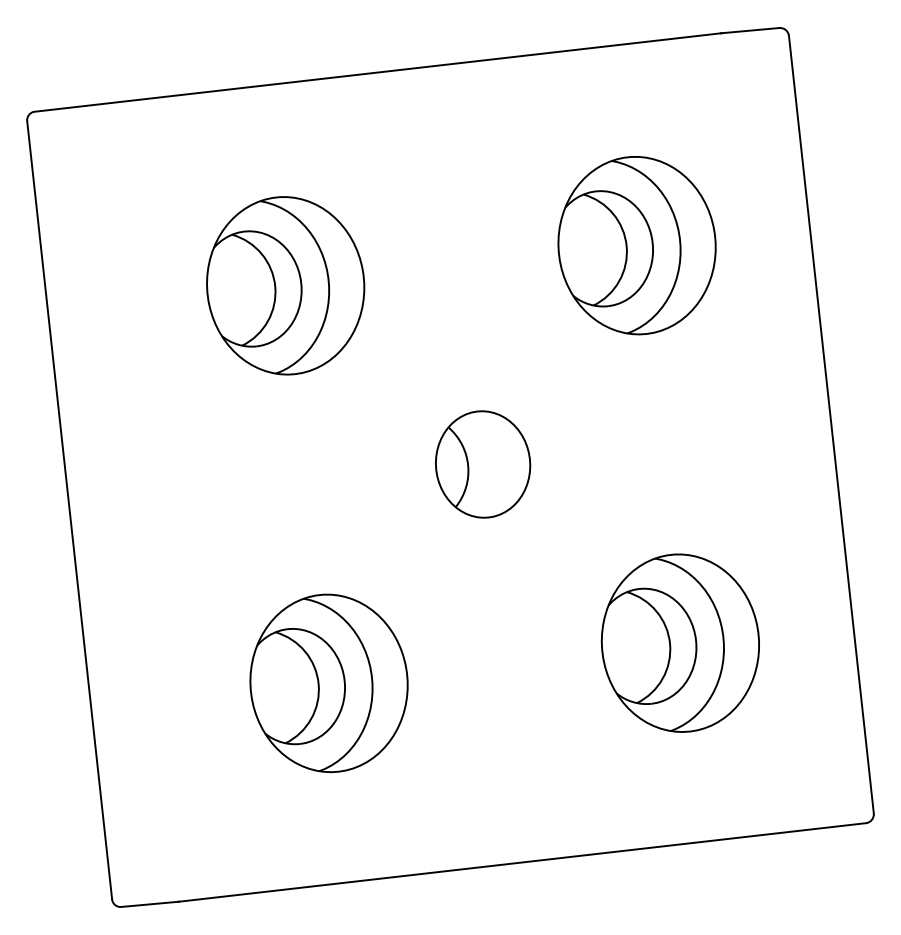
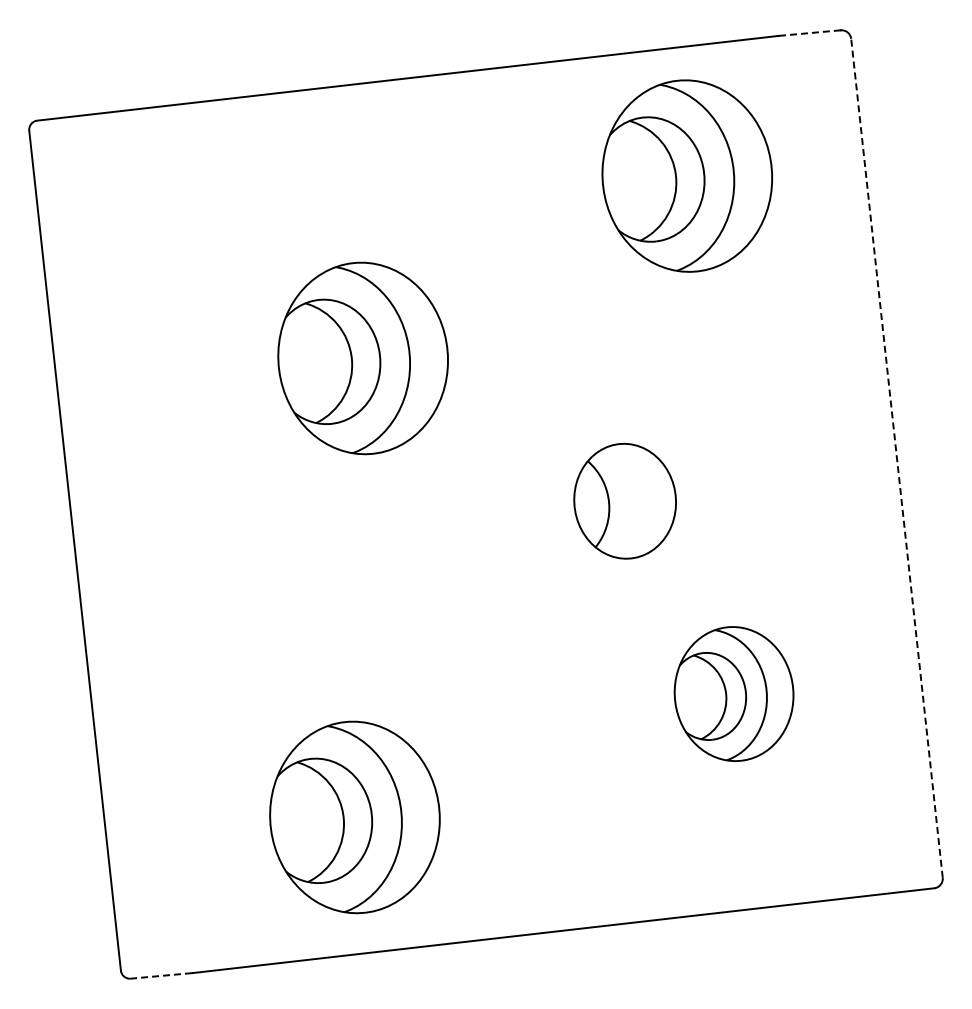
line: (750, 30) -> (809, 33), solid -> dashed
part: (637, 245) -> (687, 175), moved
part: (285, 285) -> (362, 358), moved
line: (830, 424) -> (896, 458), solid -> dashed
part: (482, 463) -> (624, 500), moved
part: (679, 642) -> (733, 693), size x0.7
part: (328, 683) -> (354, 817), moved
line: (149, 904) -> (161, 975), solid -> dashed

